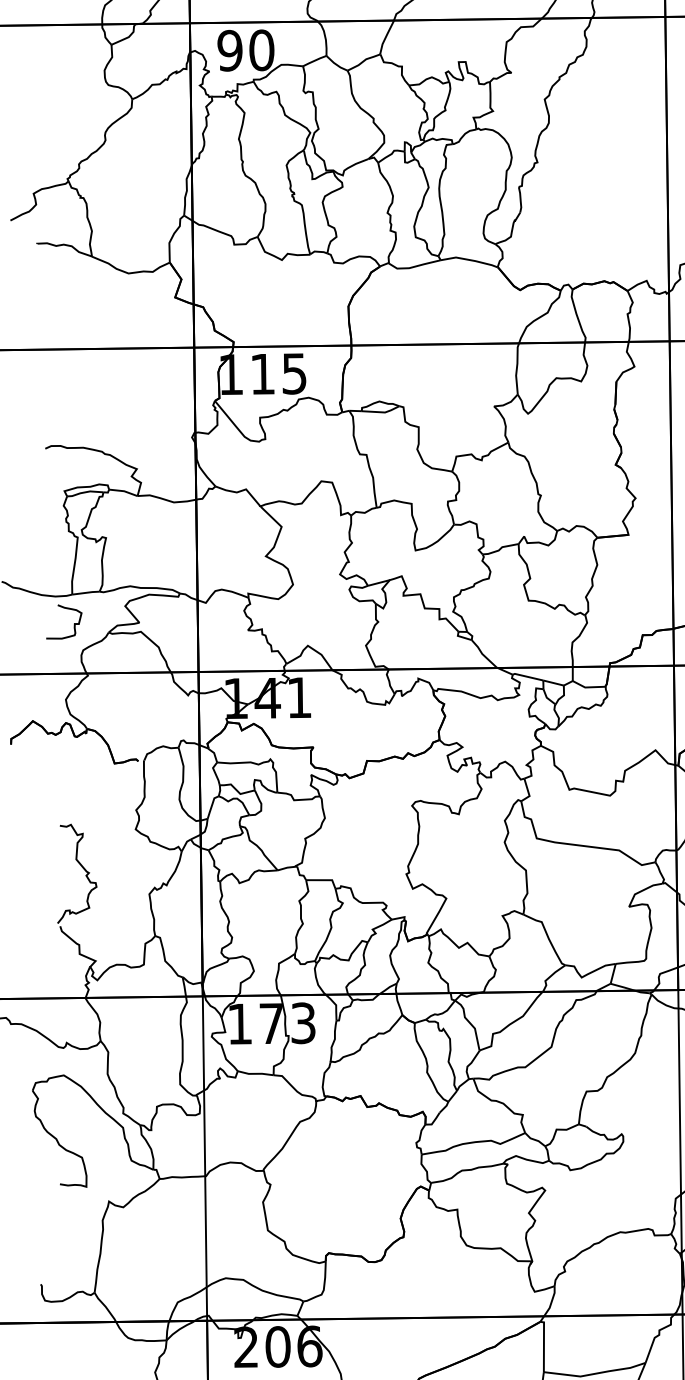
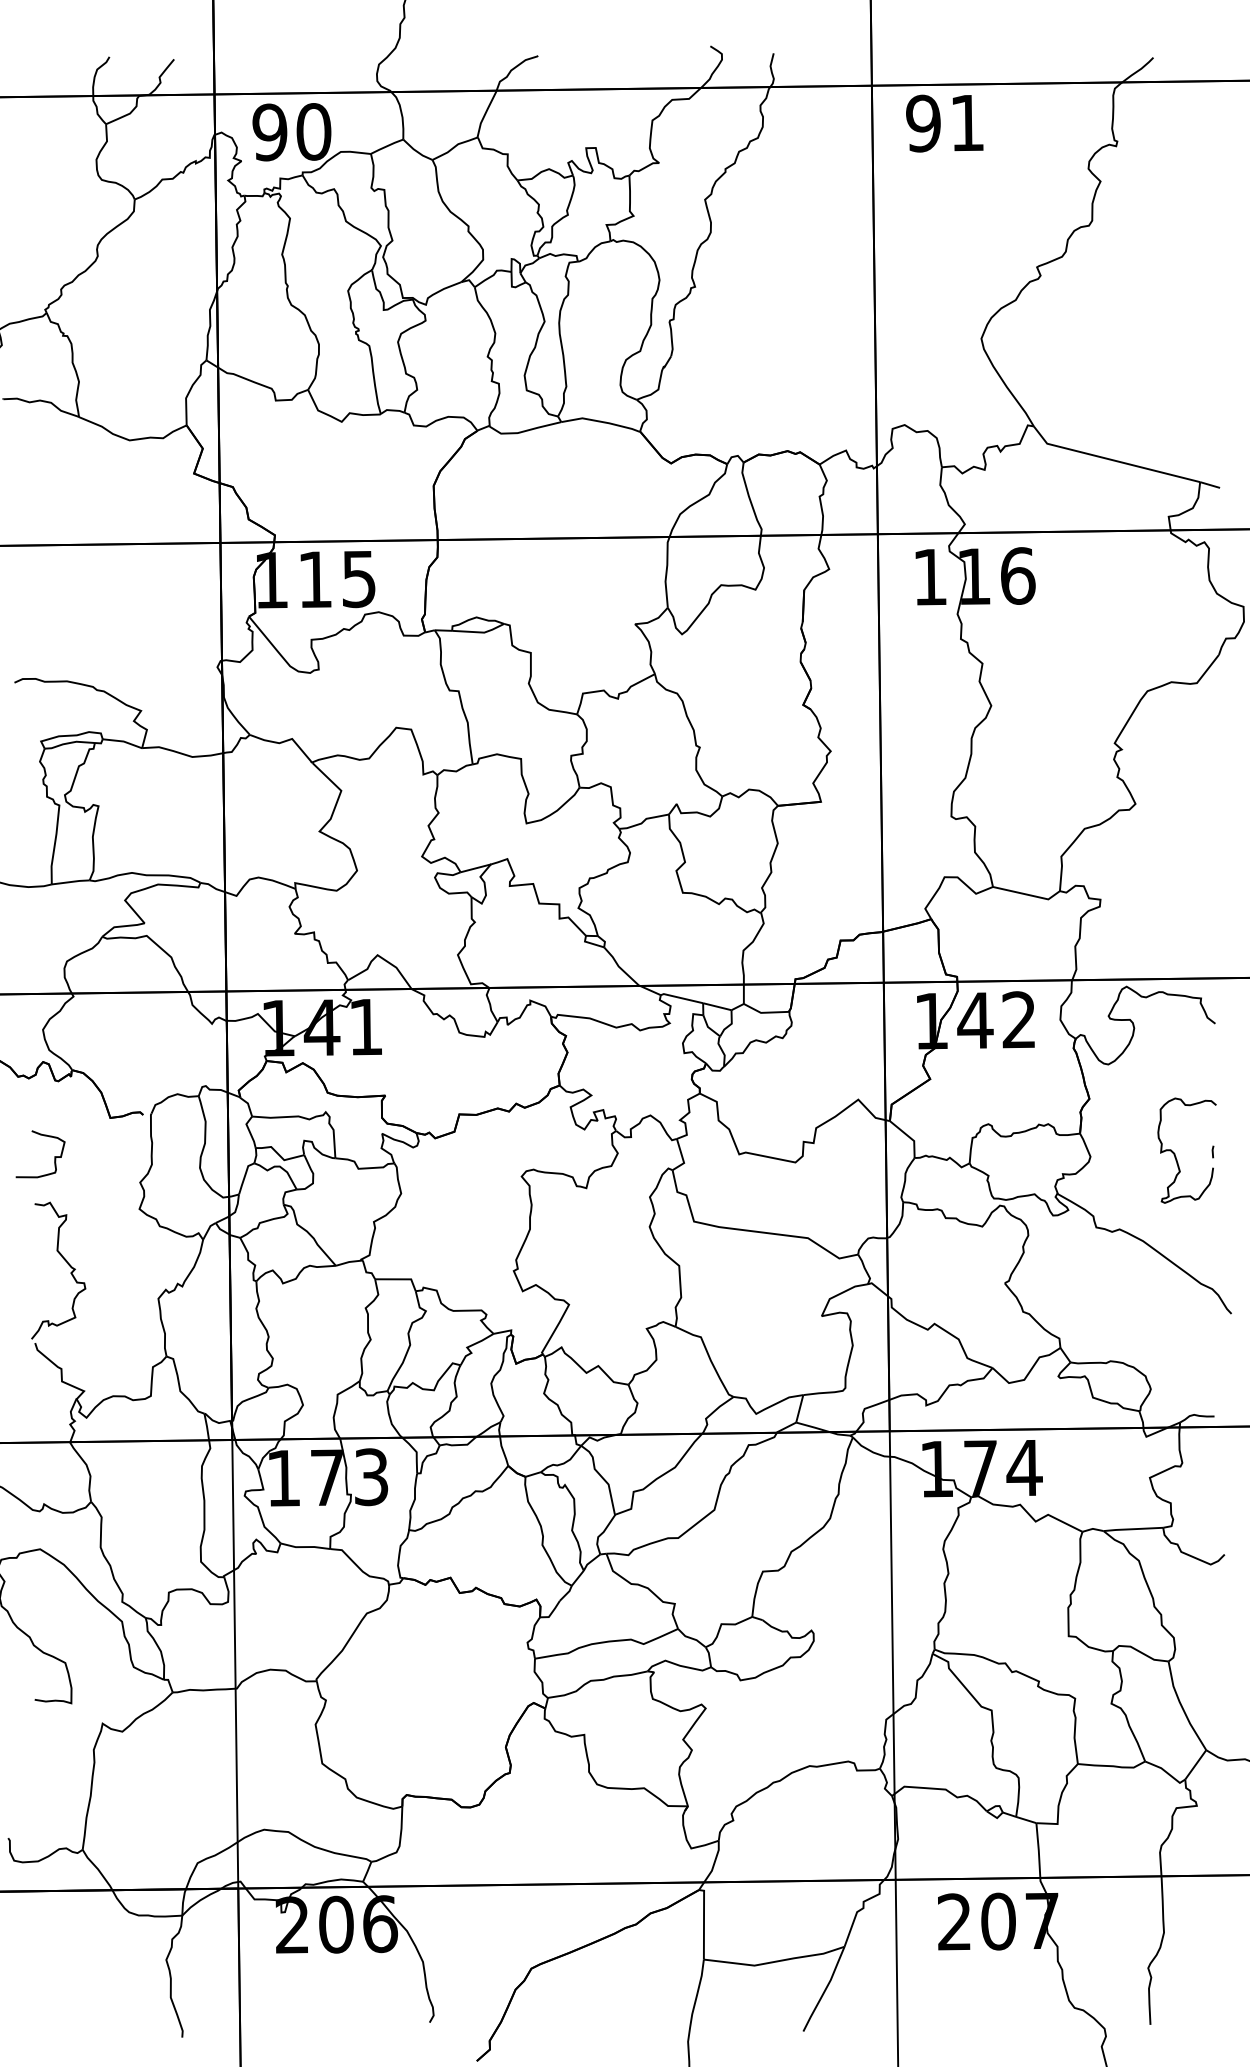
curve: (74, 623) -> (54, 1156), moved

